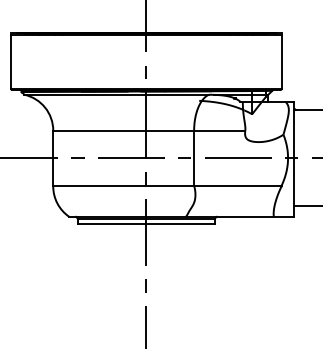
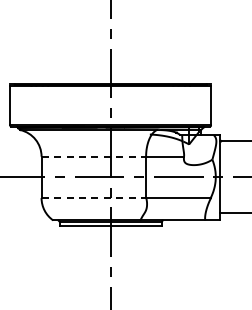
line: (124, 130) -> (94, 156), solid -> dashed
line: (124, 187) -> (94, 198), solid -> dashed

